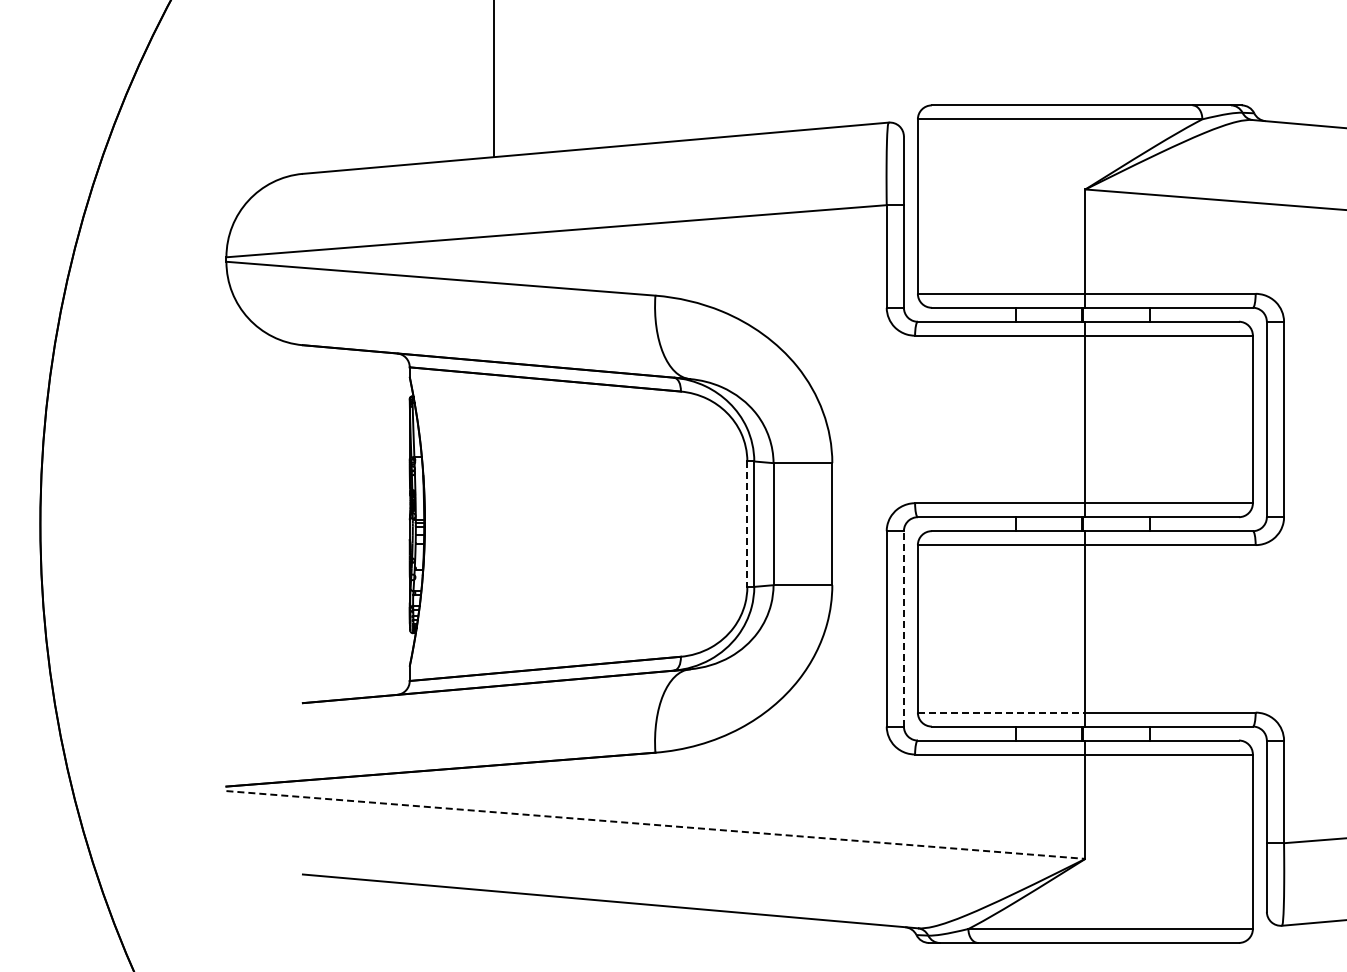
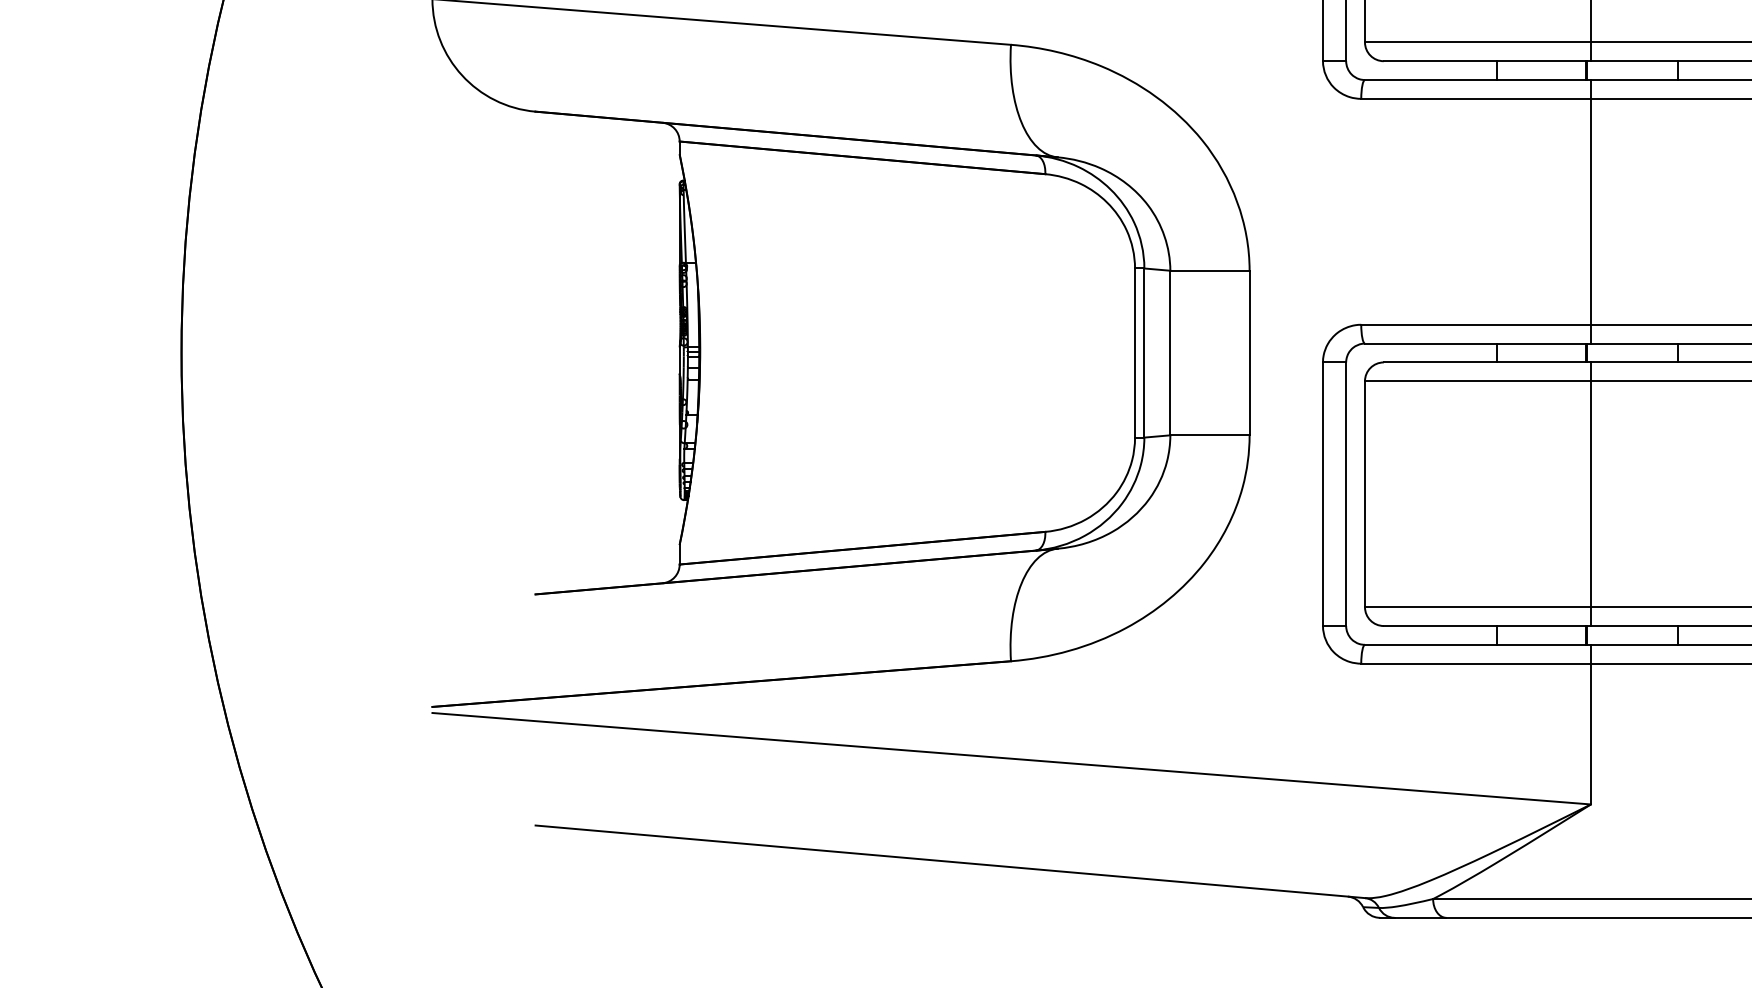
line: (747, 524) -> (1135, 353), dashed -> solid
line: (903, 628) -> (1345, 493), dashed -> solid
line: (1001, 712) -> (1477, 607), dashed -> solid
line: (655, 824) -> (1011, 758), dashed -> solid

